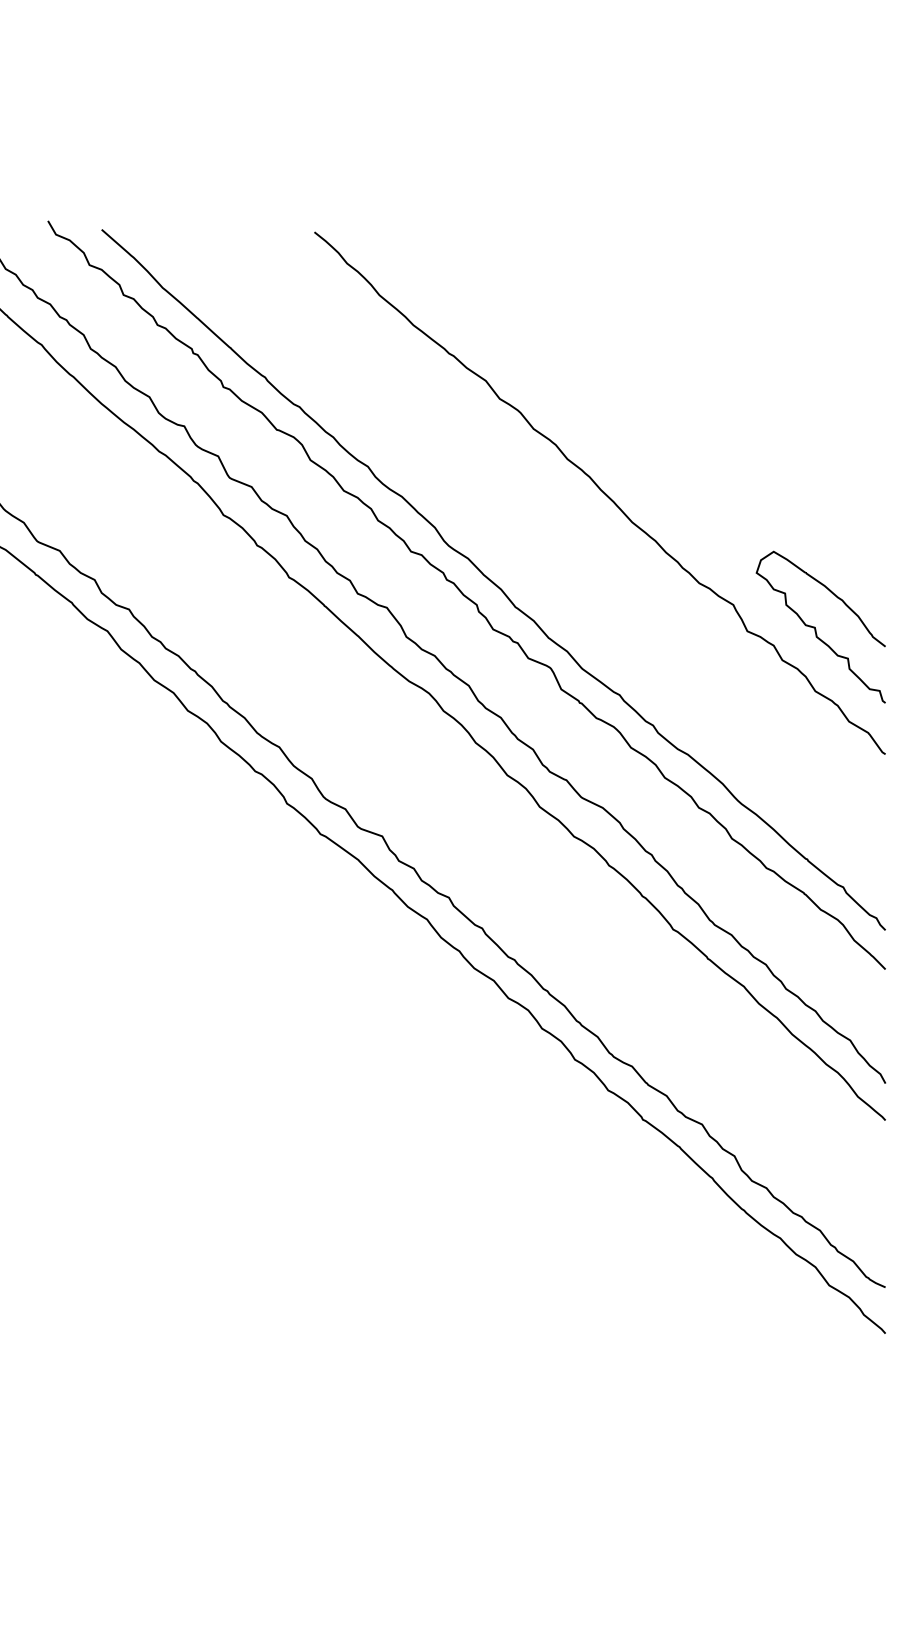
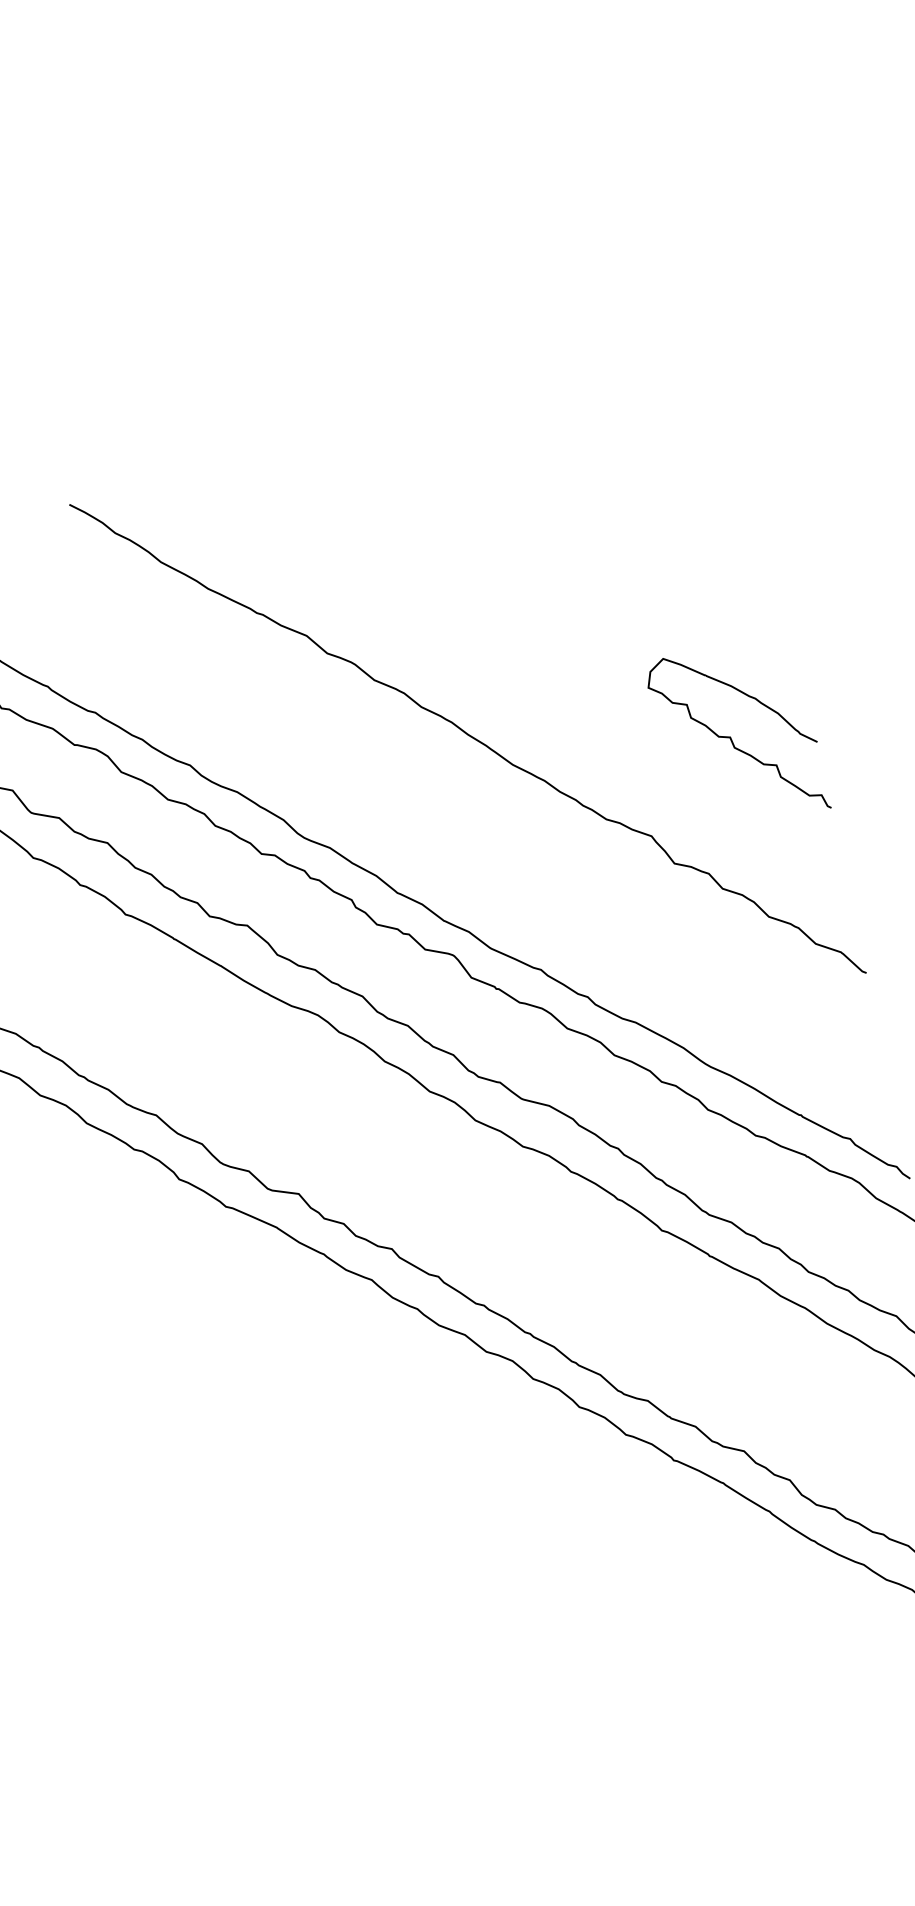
curve: (816, 629) -> (732, 739), moved

